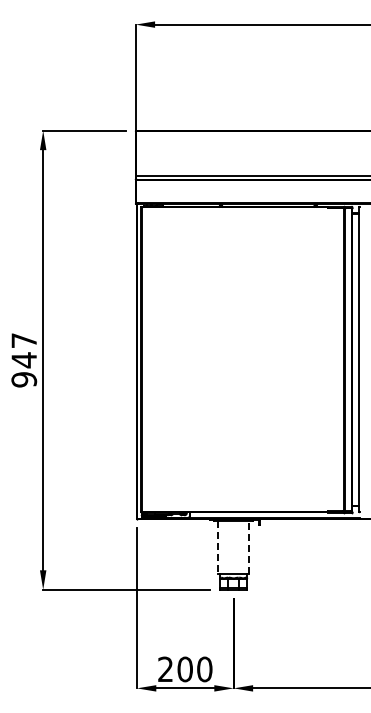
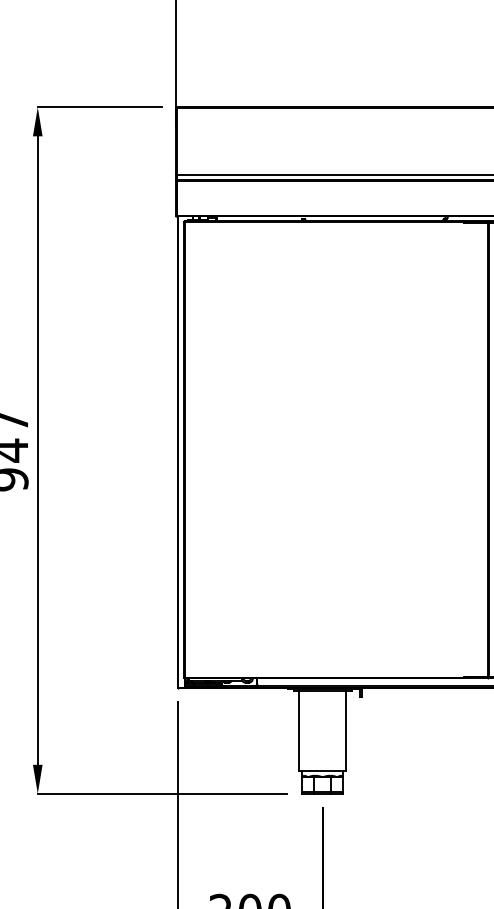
line: (217, 547) -> (298, 730), dashed -> solid
line: (249, 547) -> (346, 730), dashed -> solid

